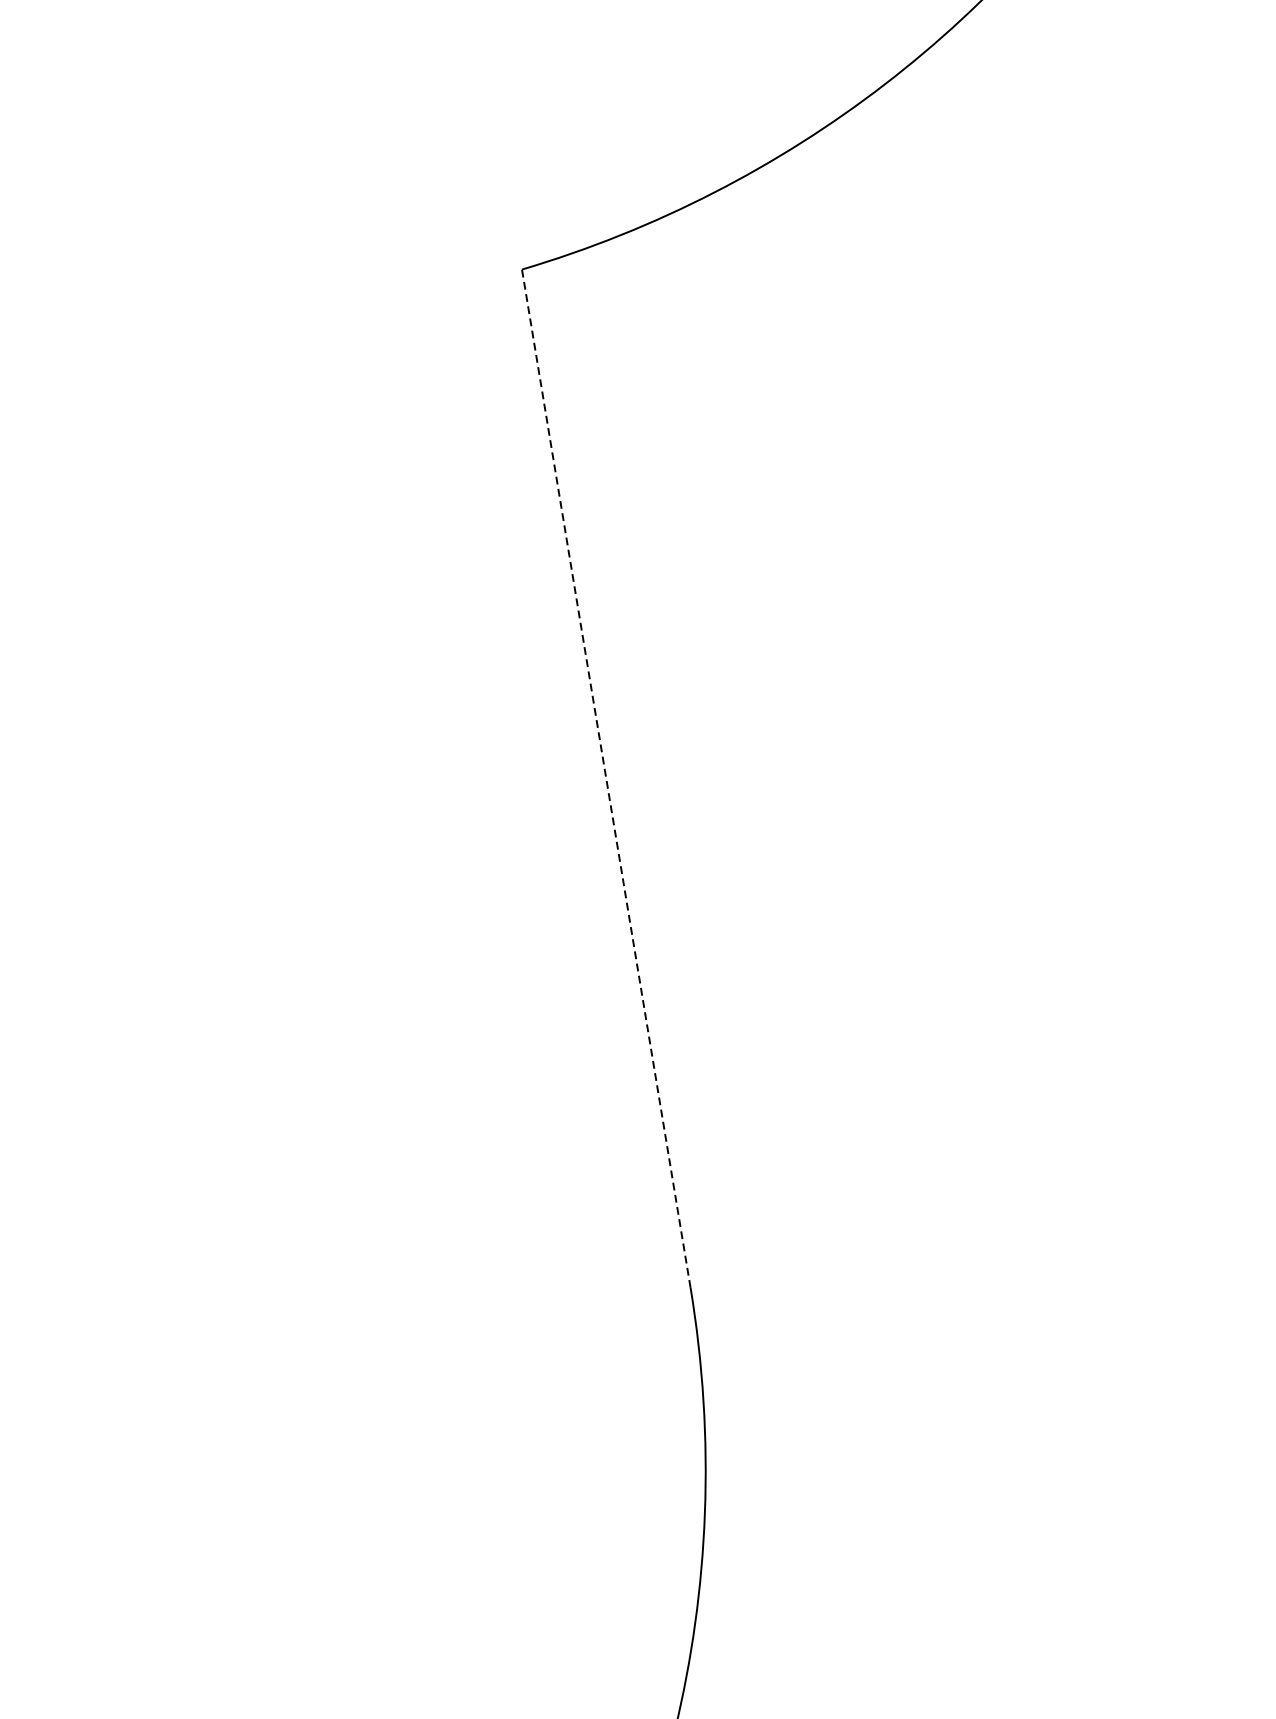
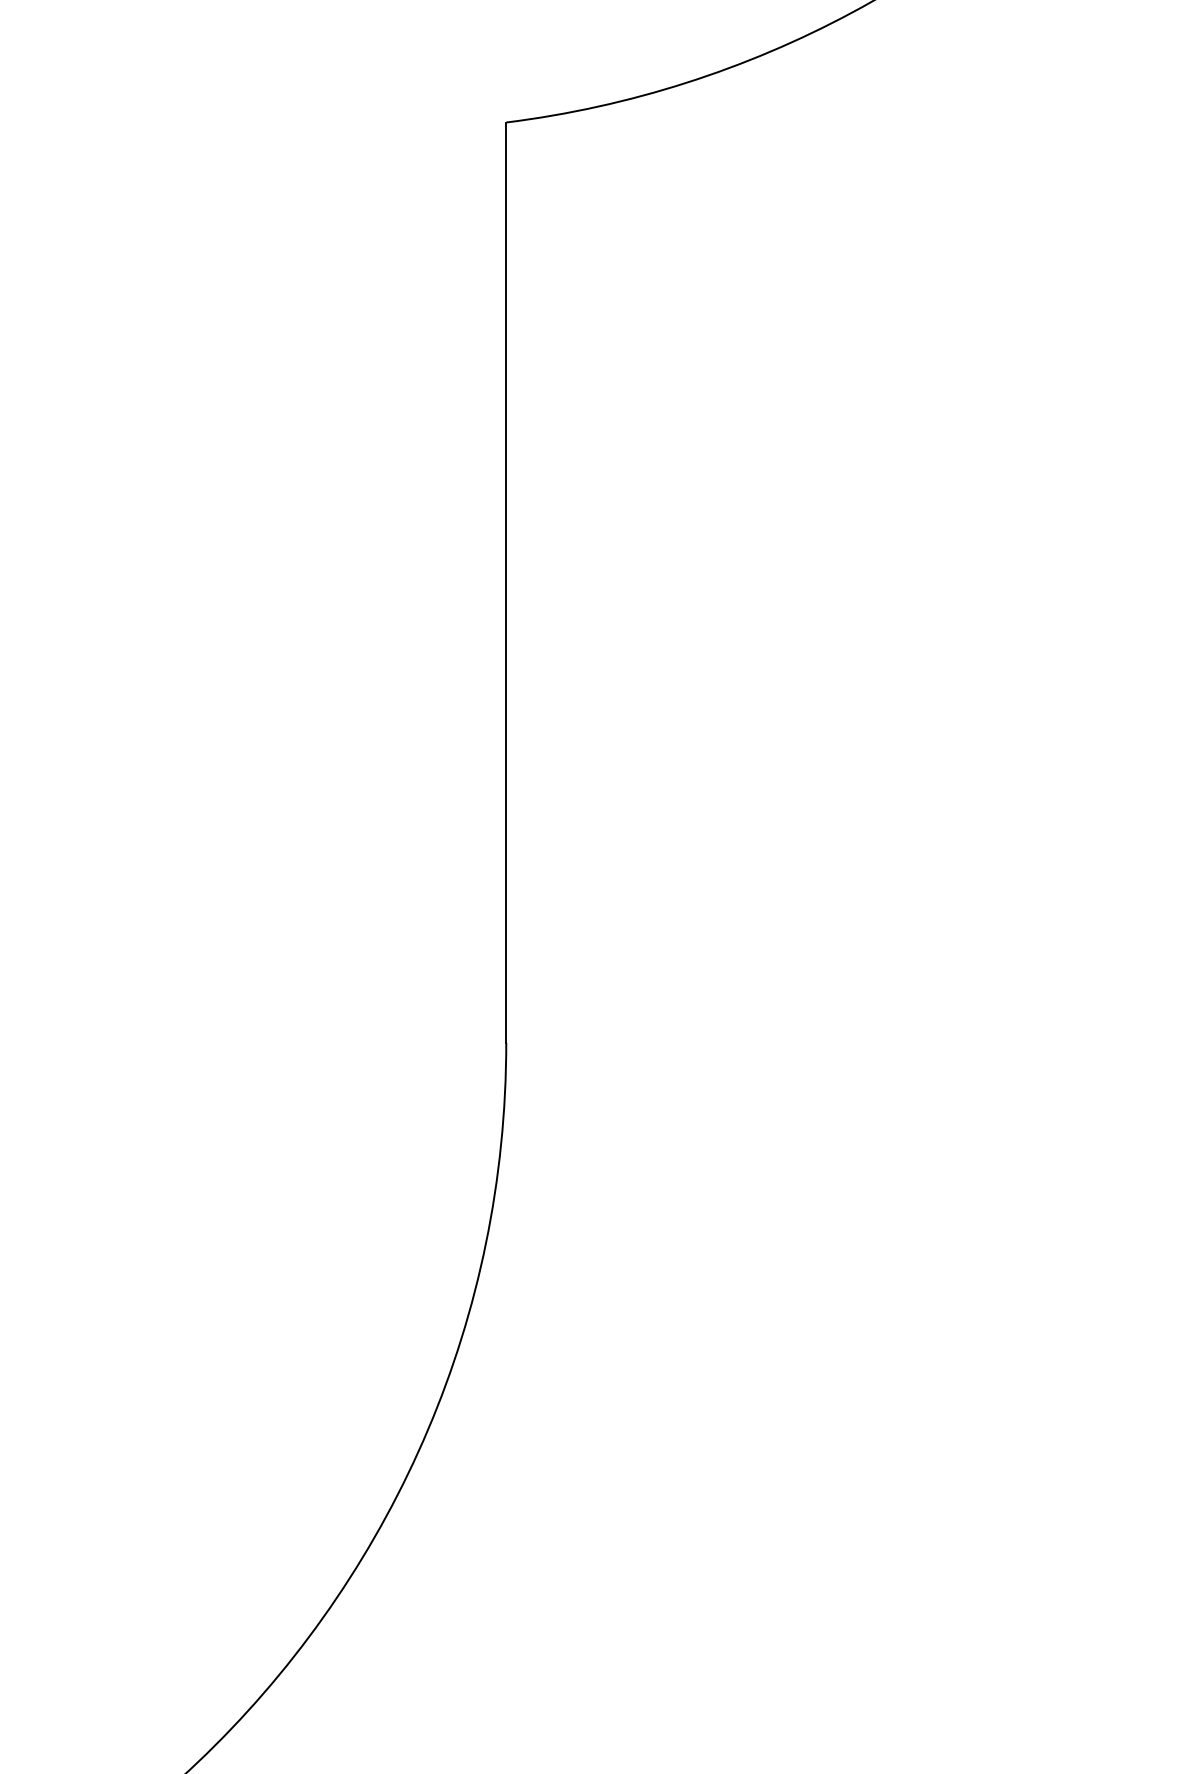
line: (606, 778) -> (506, 582), dashed -> solid

